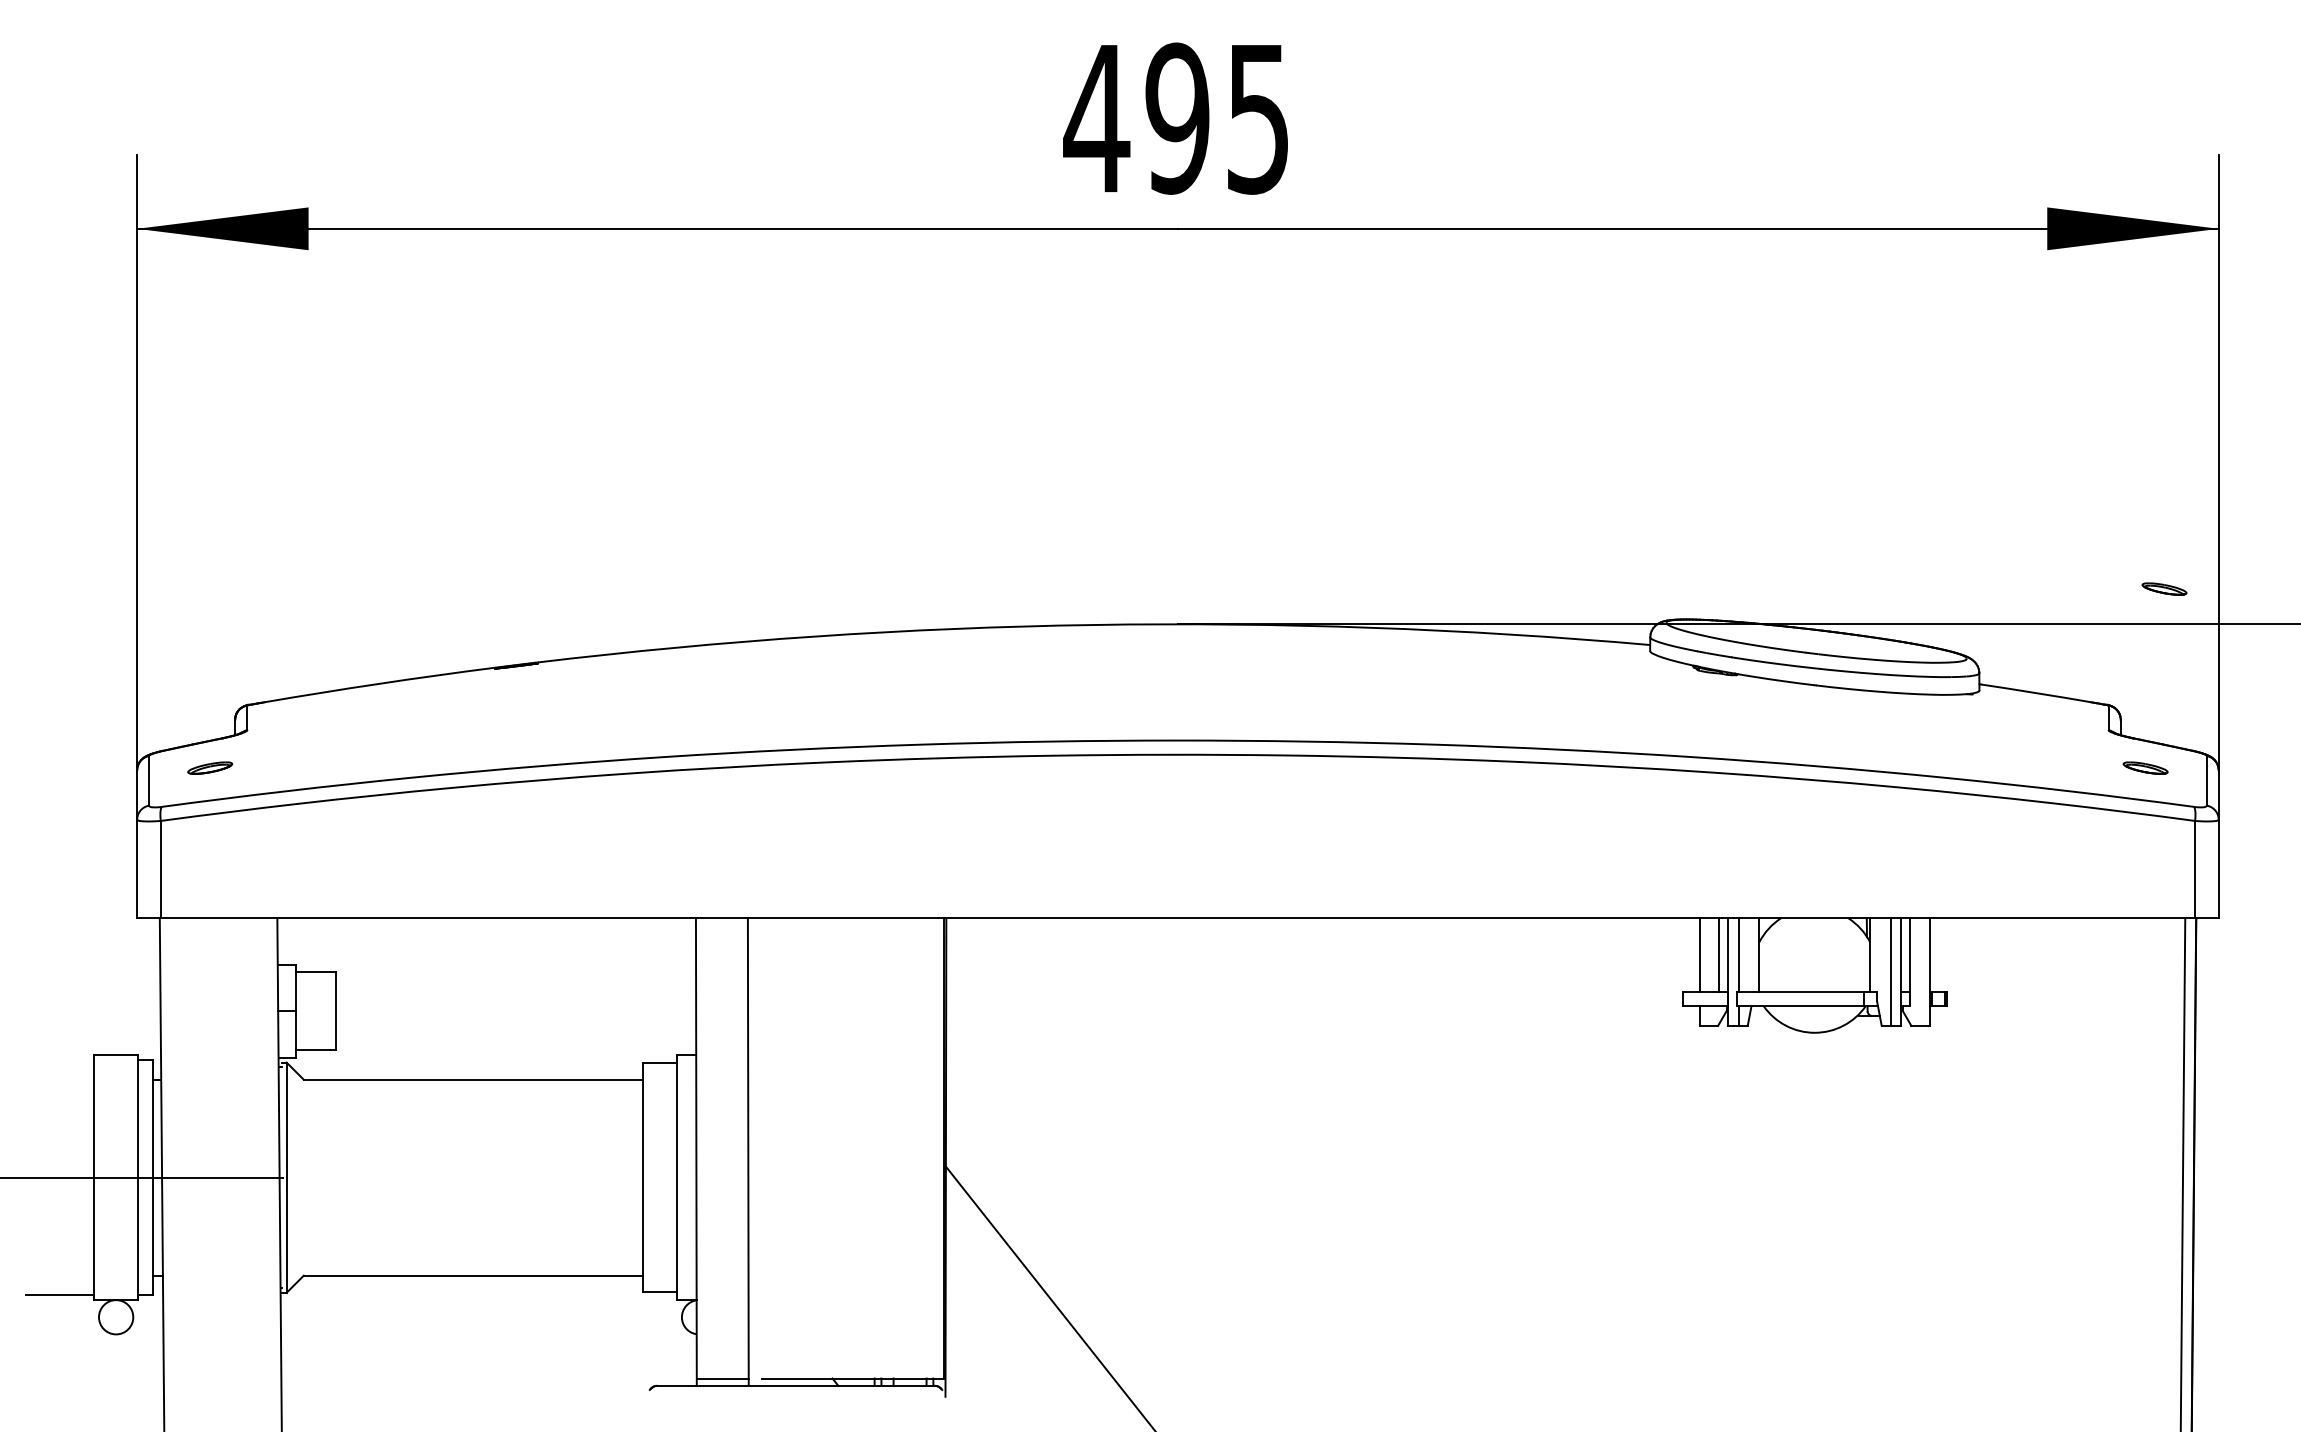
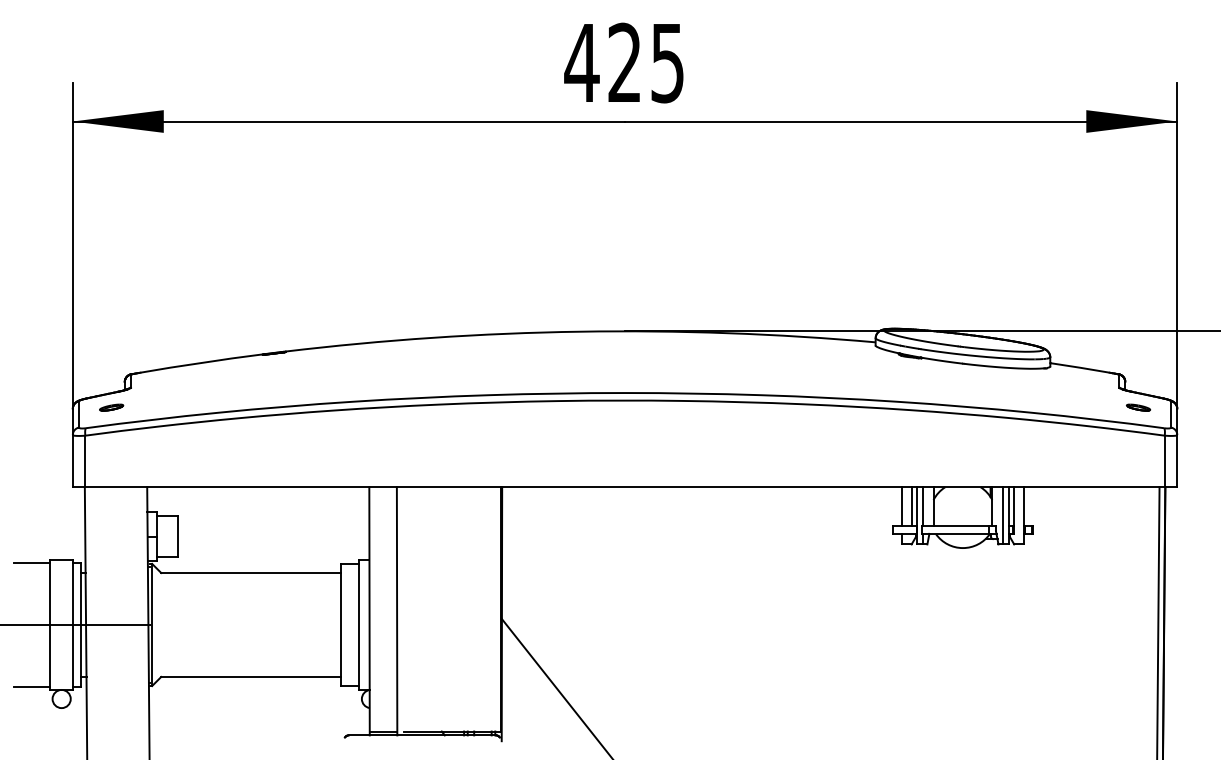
text: (1176, 117) -> (624, 62), 495 -> 425
part: (2164, 588) -> (1148, 312), removed
line: (59, 1059) -> (31, 562), added

